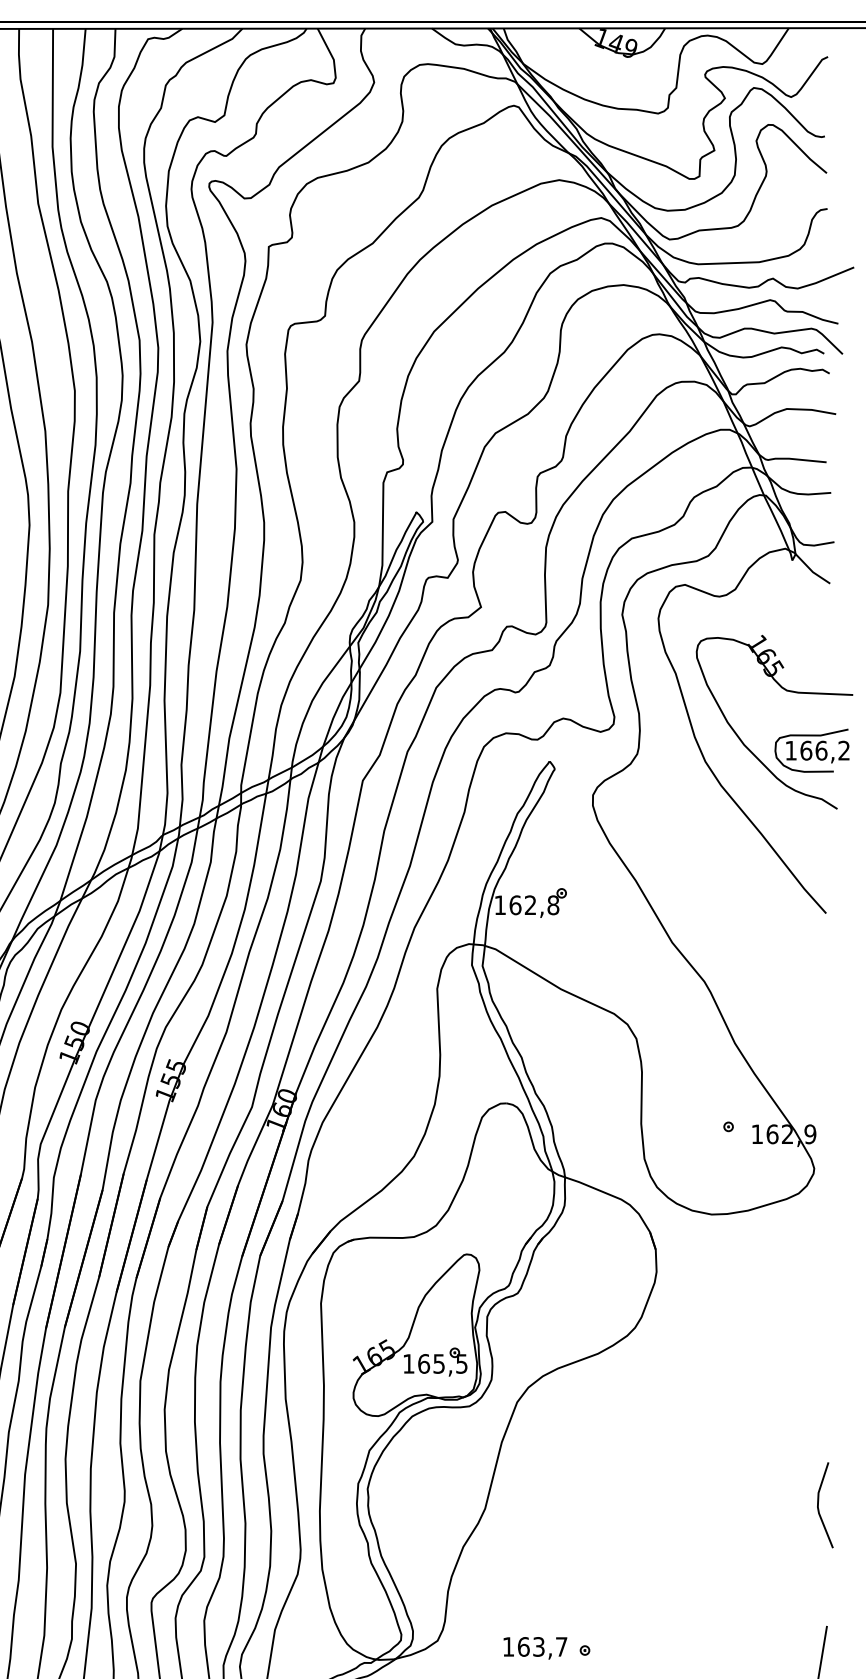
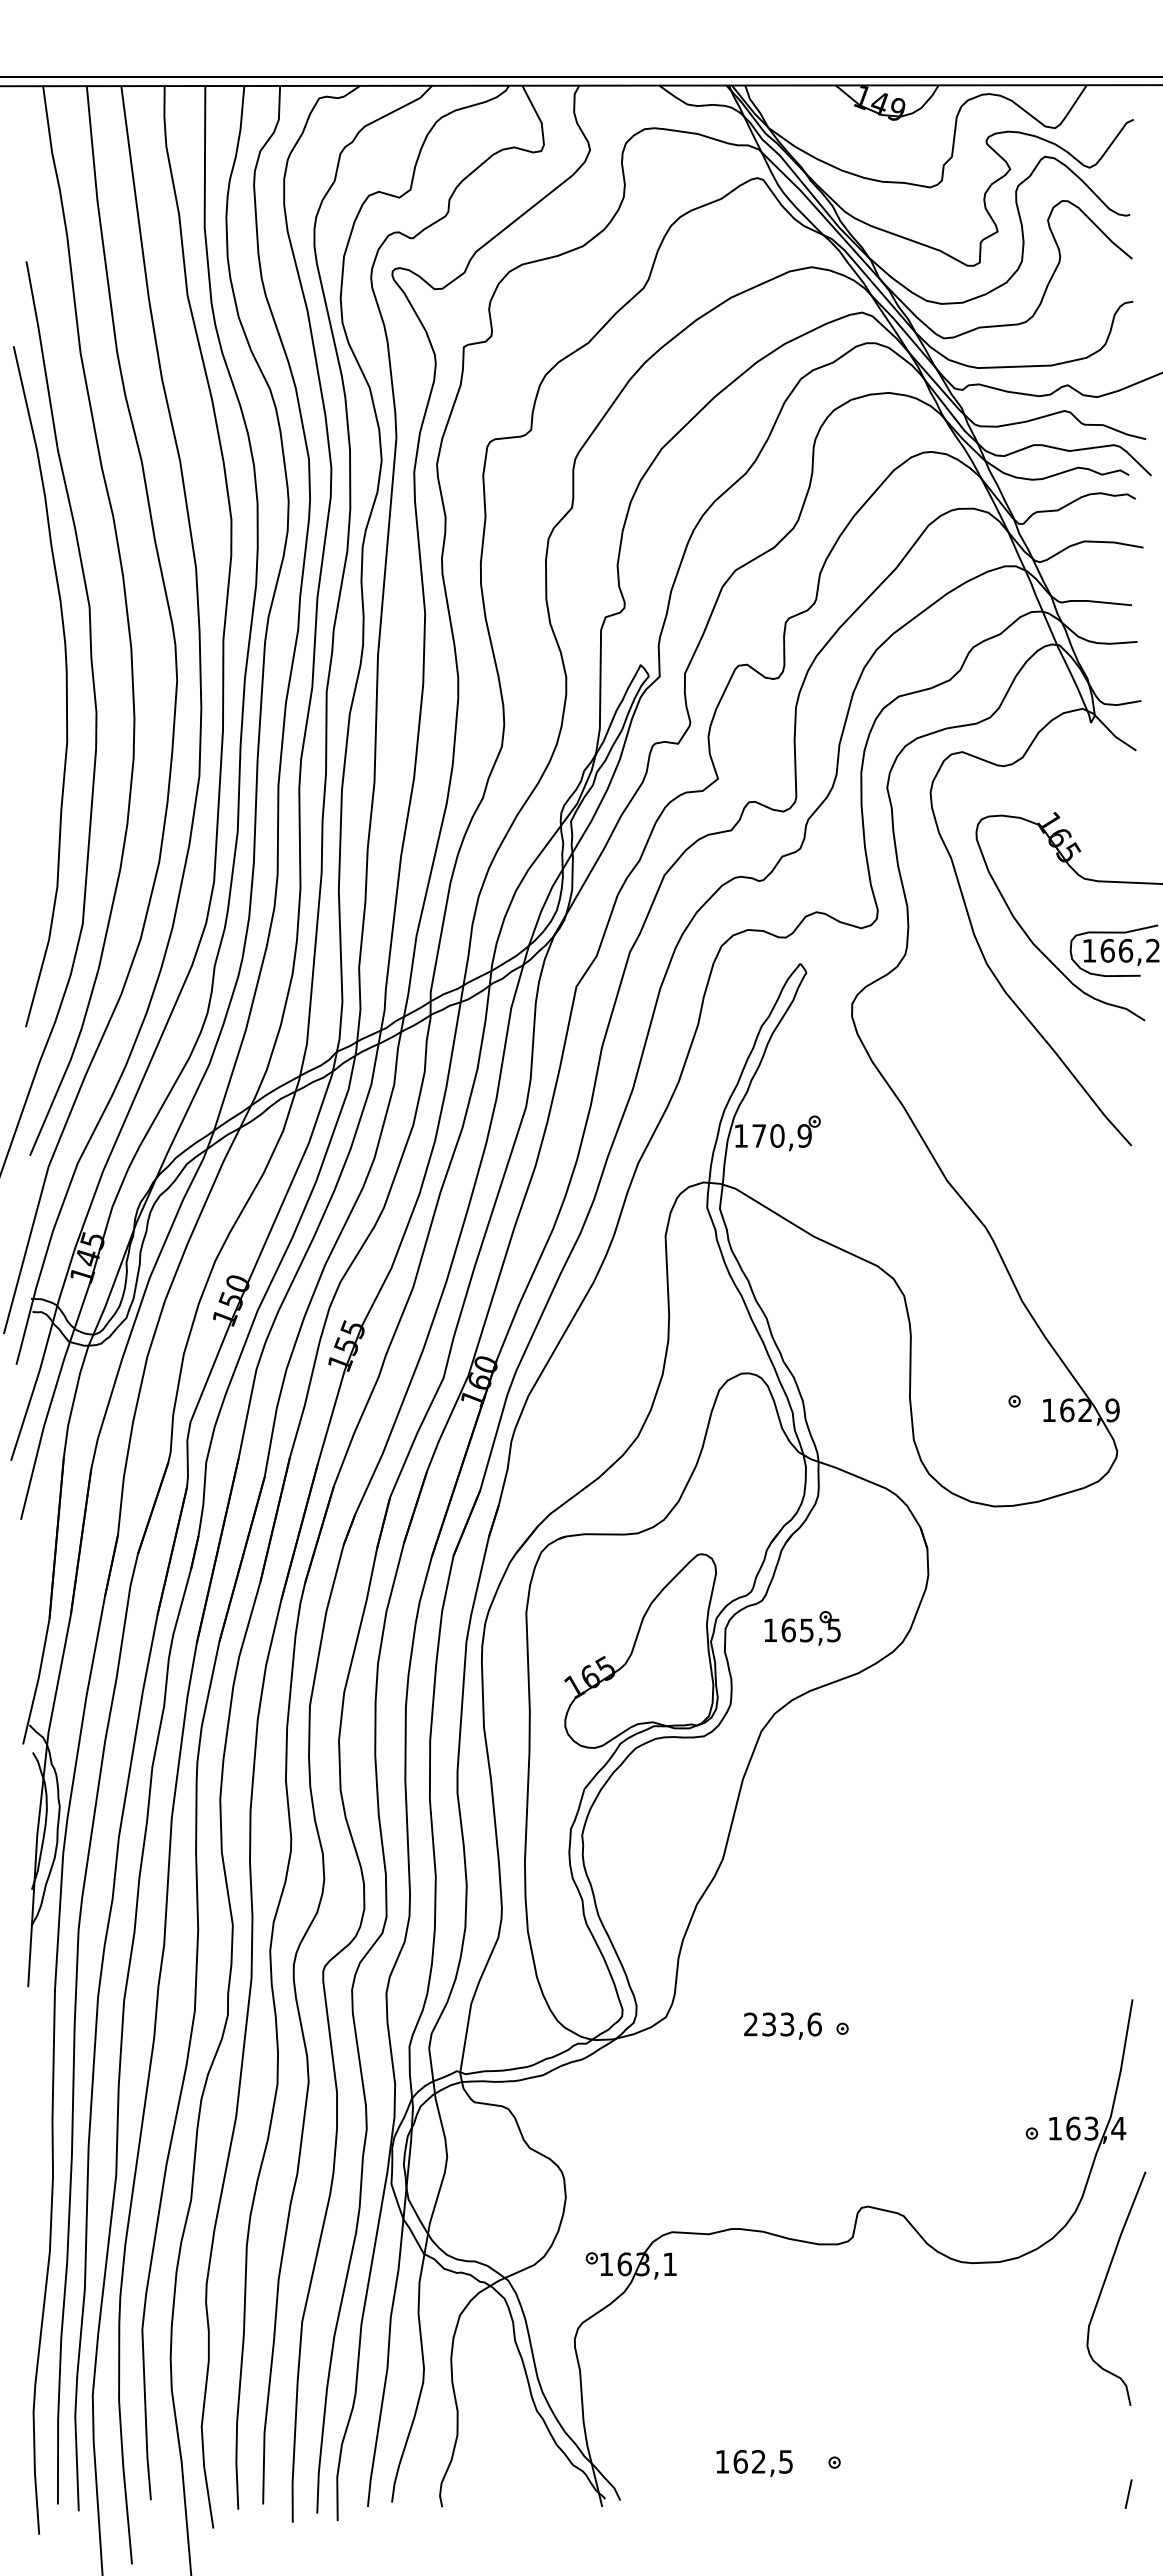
text: (534, 904) -> (781, 1135), 162,8 -> 170,9
part: (435, 1362) -> (802, 1628), moved
line: (818, 1505) -> (1122, 1854), removed
text: (534, 1646) -> (782, 2024), 163,7 -> 233,6

